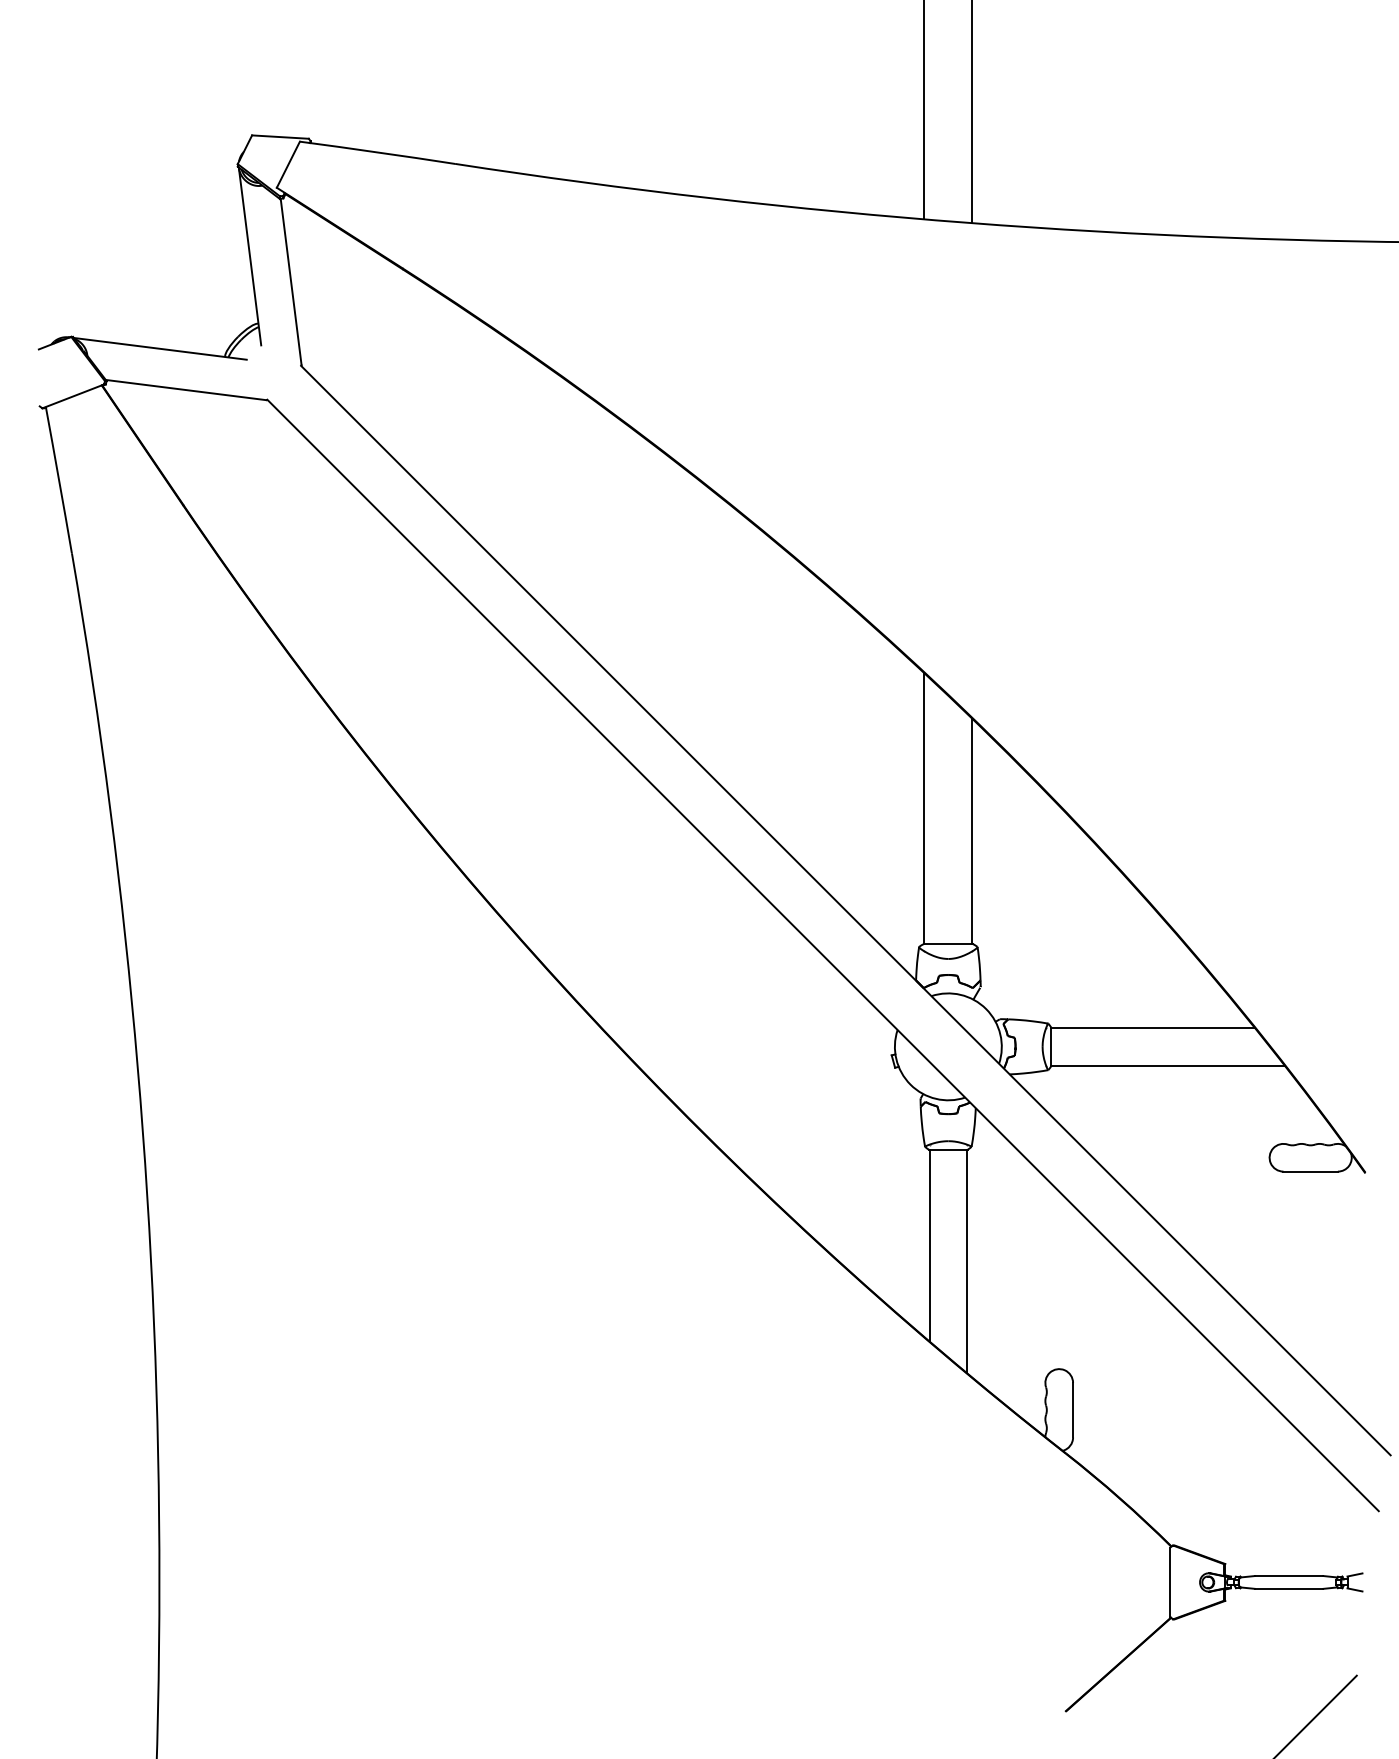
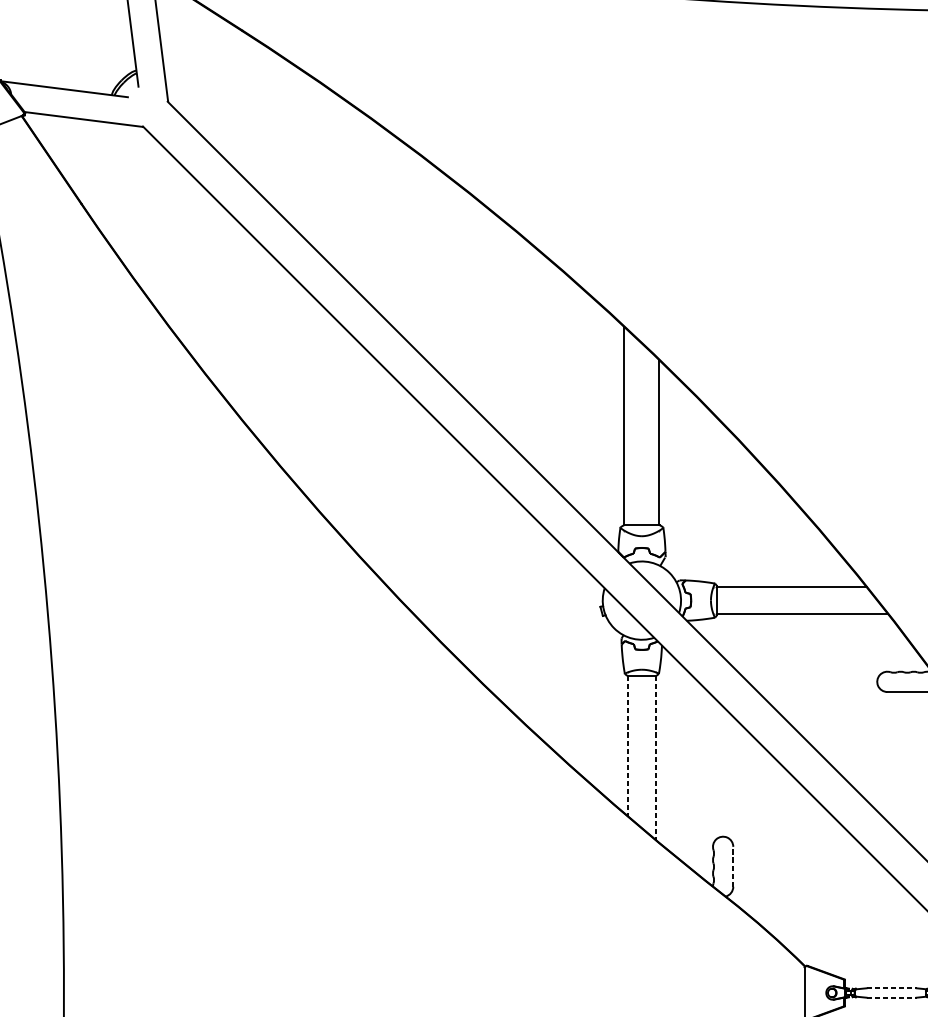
line: (929, 1245) -> (628, 746), solid -> dashed
line: (967, 1261) -> (655, 757), solid -> dashed
line: (1073, 1409) -> (733, 866), solid -> dashed
line: (1289, 1576) -> (891, 988), solid -> dashed
line: (1289, 1588) -> (891, 997), solid -> dashed

